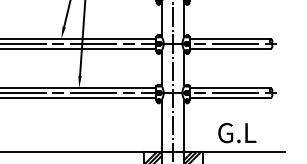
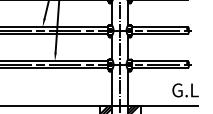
text: (237, 133) -> (185, 90), moved

